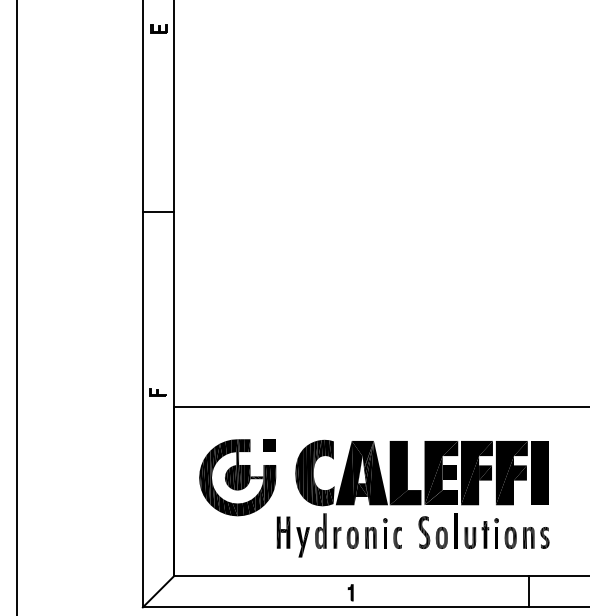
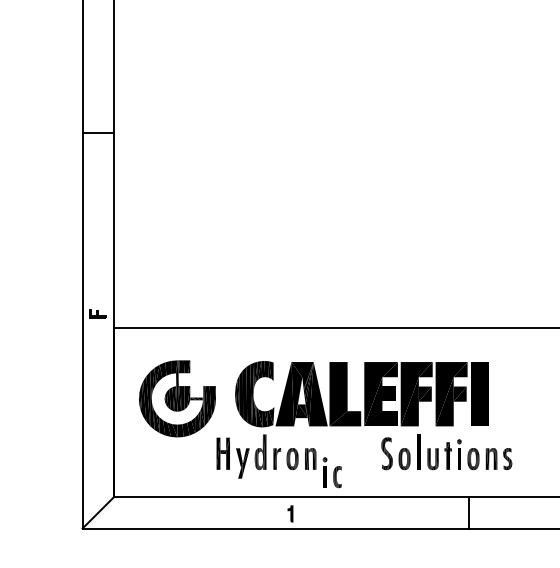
part: (269, 445) -> (209, 366), removed
part: (483, 530) -> (446, 451), moved
part: (392, 533) -> (332, 472), moved

